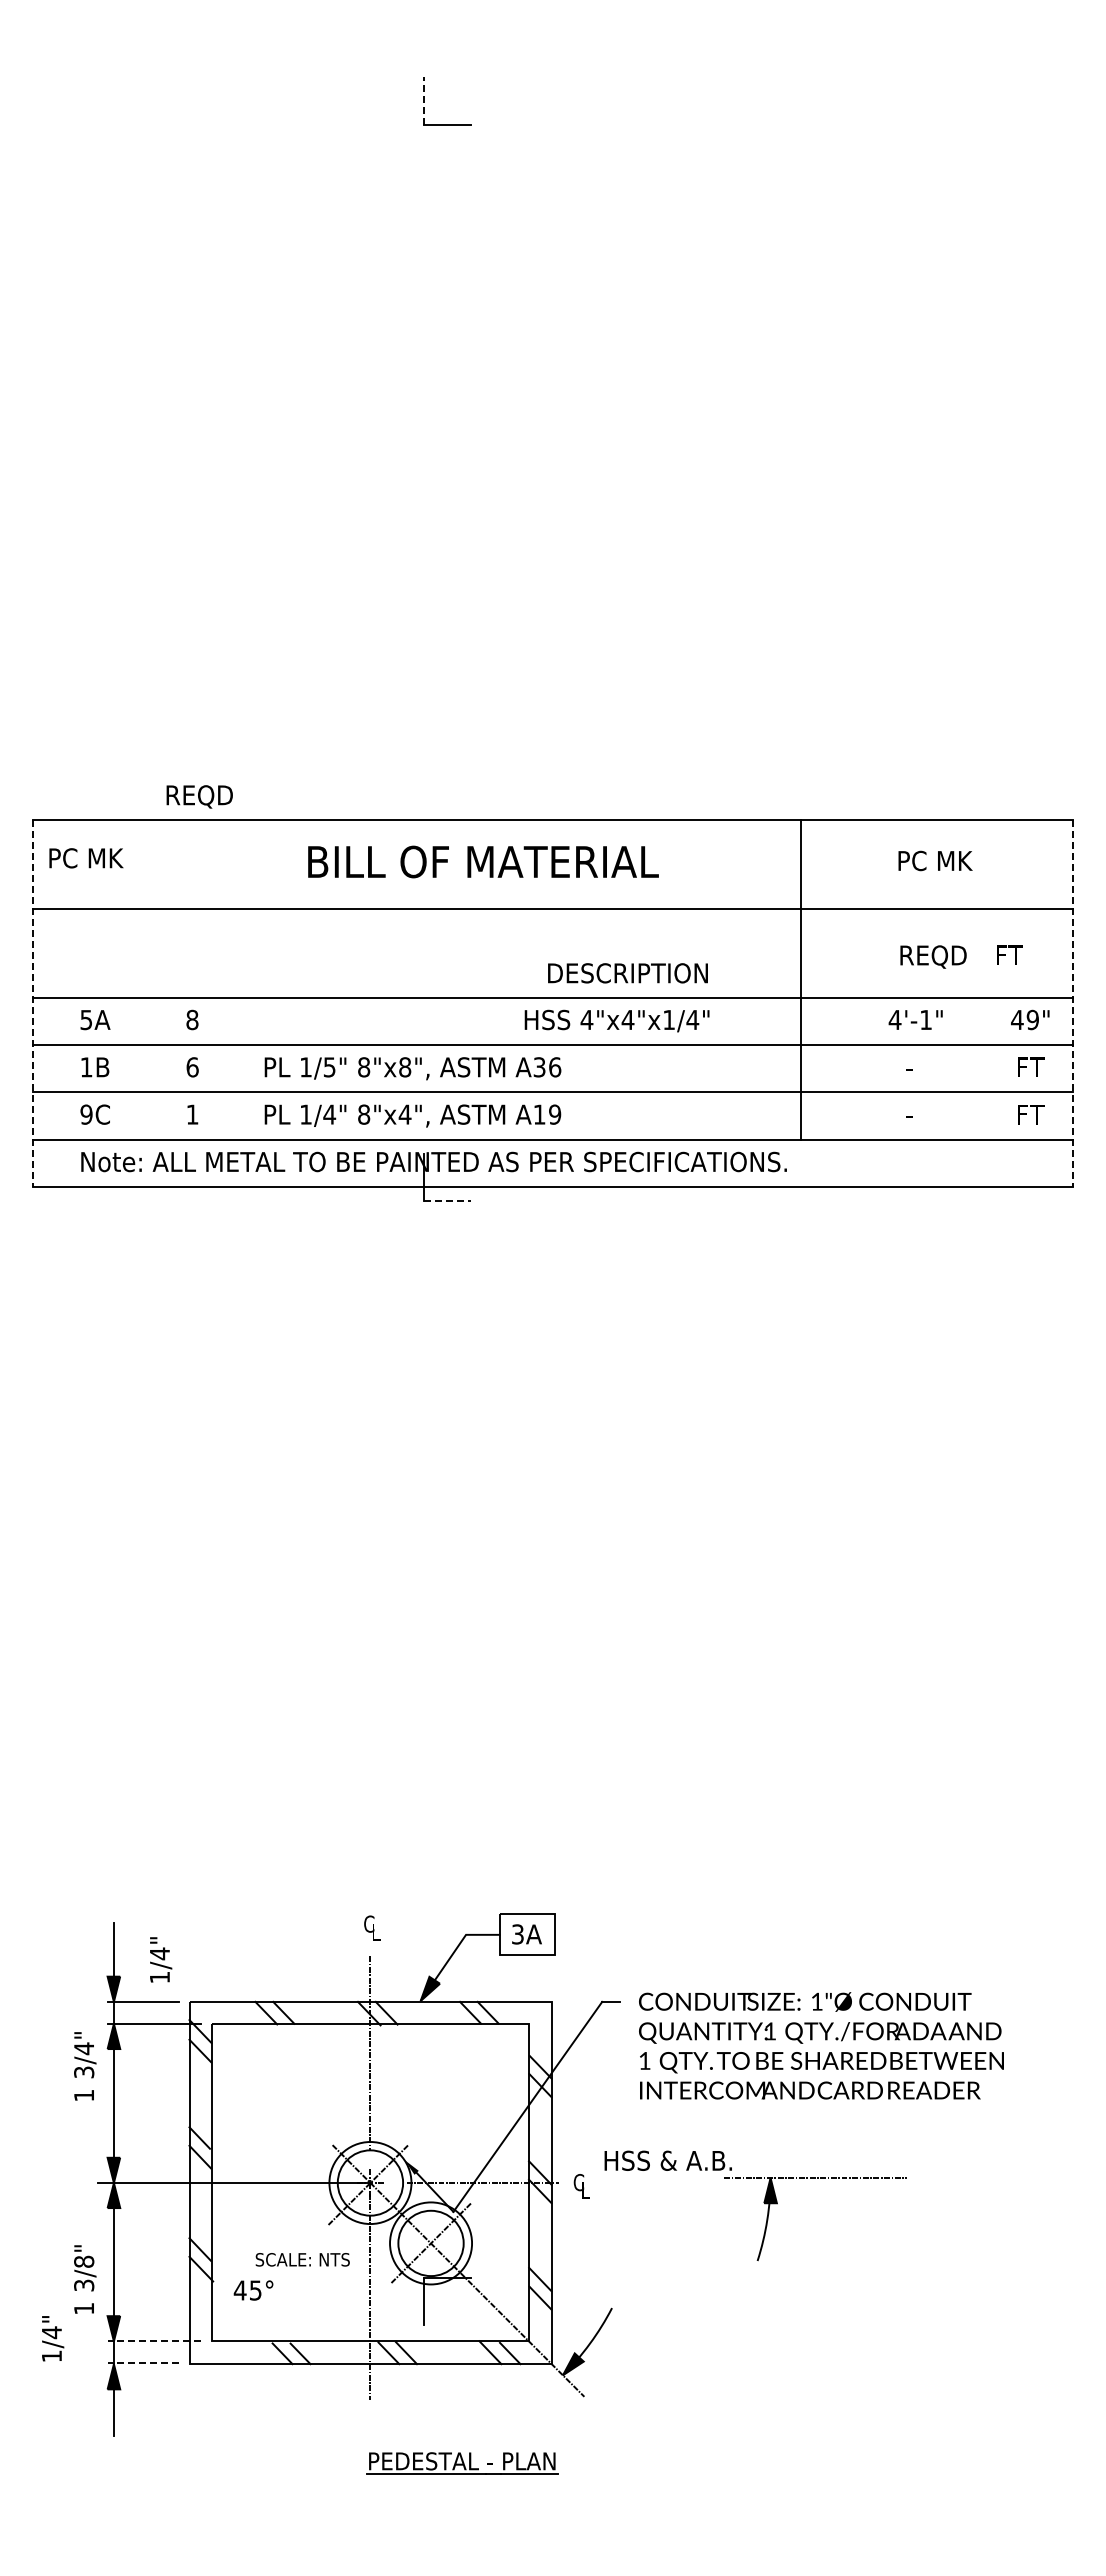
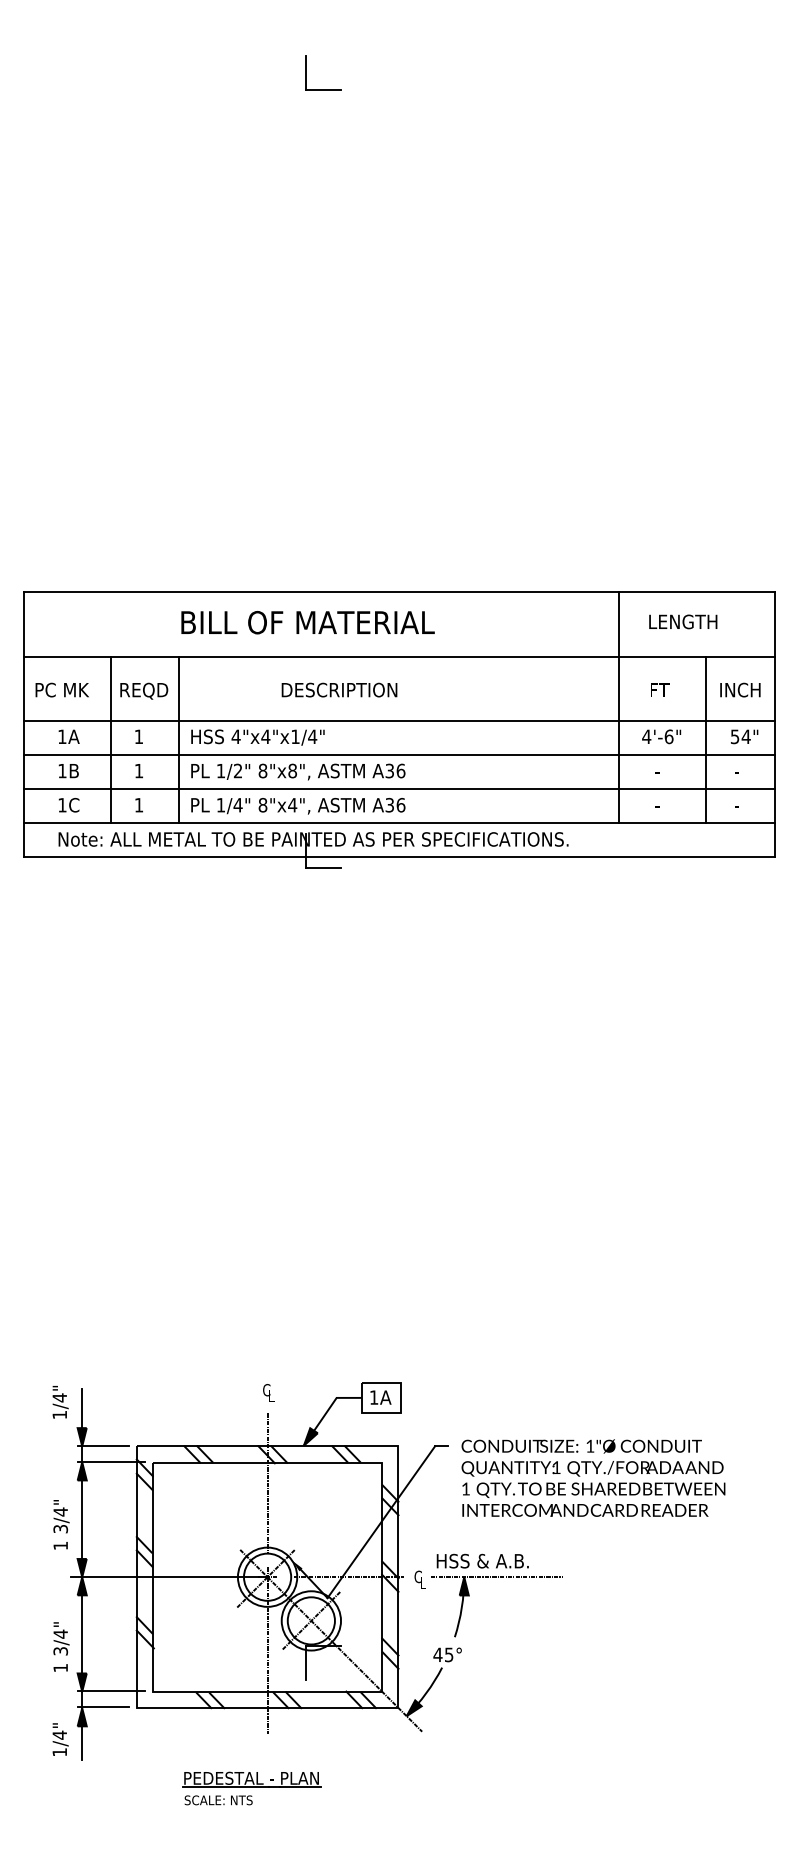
line: (424, 100) -> (306, 72), dashed -> solid
text: (199, 796) -> (144, 690), moved
text: (86, 858) -> (62, 690), moved
text: (946, 860) -> (683, 621), PC MK -> LENGTH
text: (483, 861) -> (308, 622), moved
text: (1024, 955) -> (740, 690), FT -> INCH
text: (933, 956) -> (674, 690), REQD -> FT
text: (627, 973) -> (339, 690), moved
line: (800, 979) -> (618, 707), moved
line: (33, 1003) -> (24, 724), dashed -> solid
line: (1072, 1003) -> (774, 724), dashed -> solid
text: (192, 1019) -> (139, 736), 8 -> 1
text: (926, 1019) -> (669, 736), 4'-1" -> 4'-6"
text: (1025, 1019) -> (740, 736), 49" -> 54"
text: (85, 1020) -> (61, 737), 5A -> 1A
text: (616, 1020) -> (257, 737), moved
line: (153, 1023) -> (110, 739), added
line: (248, 1023) -> (179, 739), added
line: (977, 1023) -> (706, 739), added
text: (1030, 1066) -> (744, 770), FT -> -
text: (192, 1067) -> (139, 771), 6 -> 1
text: (329, 1067) -> (237, 771), 1/5" -> 1/2"
text: (86, 1114) -> (62, 805), 9C -> 1C
text: (547, 1114) -> (395, 805), A19 -> A36
text: (1030, 1114) -> (744, 805), FT -> -
line: (447, 1201) -> (323, 867), dashed -> solid
text: (517, 1934) -> (373, 1397), 3A -> 1A
text: (161, 1959) -> (60, 1401), moved
text: (85, 2066) -> (61, 1524), moved
part: (777, 2204) -> (469, 1596), moved
text: (302, 2259) -> (218, 1800), moved
text: (84, 2261) -> (60, 1633), 3/8" -> 3/4"
text: (253, 2290) -> (447, 1654), moved
text: (53, 2338) -> (60, 1739), moved
line: (154, 2340) -> (111, 1691), dashed -> solid
line: (143, 2362) -> (103, 1706), dashed -> solid
part: (462, 2463) -> (251, 1779), moved

